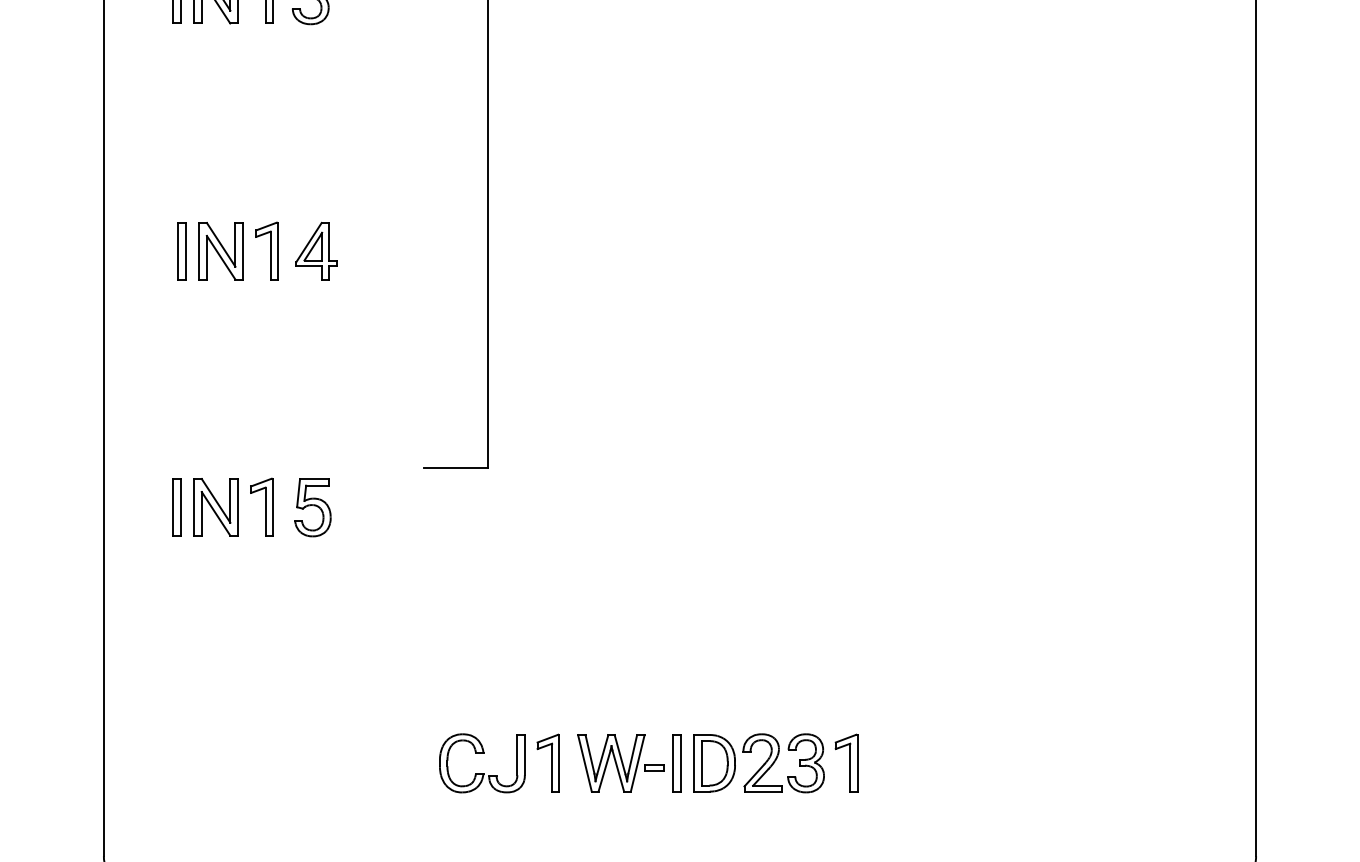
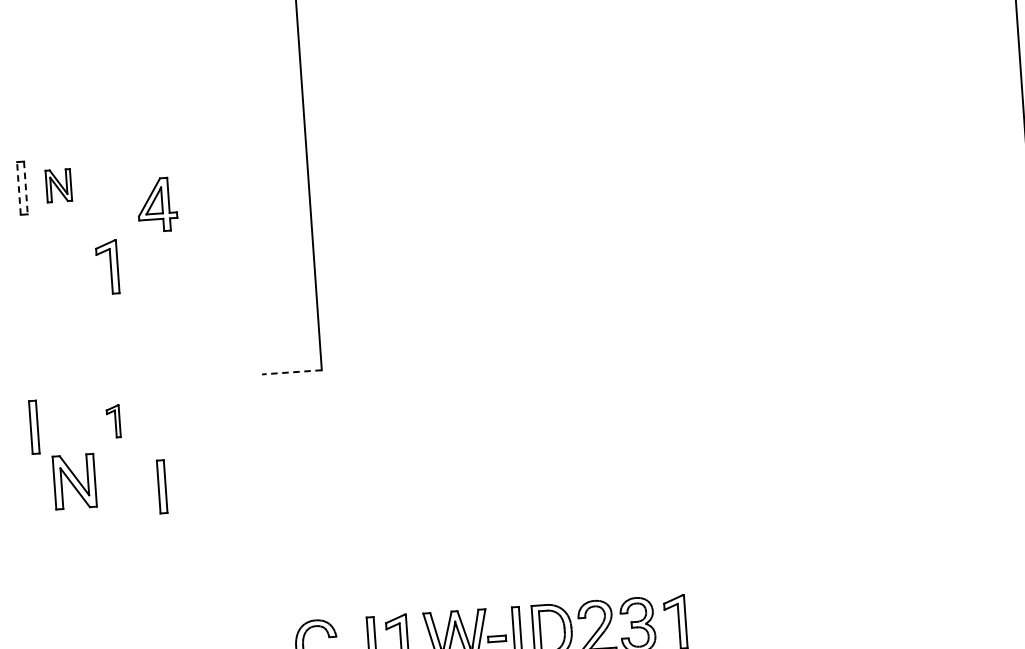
line: (178, 250) -> (19, 187), solid -> dashed
part: (266, 250) -> (107, 266), moved
part: (316, 250) -> (157, 204), moved
line: (185, 251) -> (25, 188), solid -> dashed
part: (220, 251) -> (58, 185), size x0.6
line: (455, 467) -> (291, 372), solid -> dashed
part: (261, 506) -> (113, 421), size x0.6
part: (215, 507) -> (74, 481), moved
part: (312, 507) -> (160, 418), removed
part: (308, 580) -> (161, 487), added

